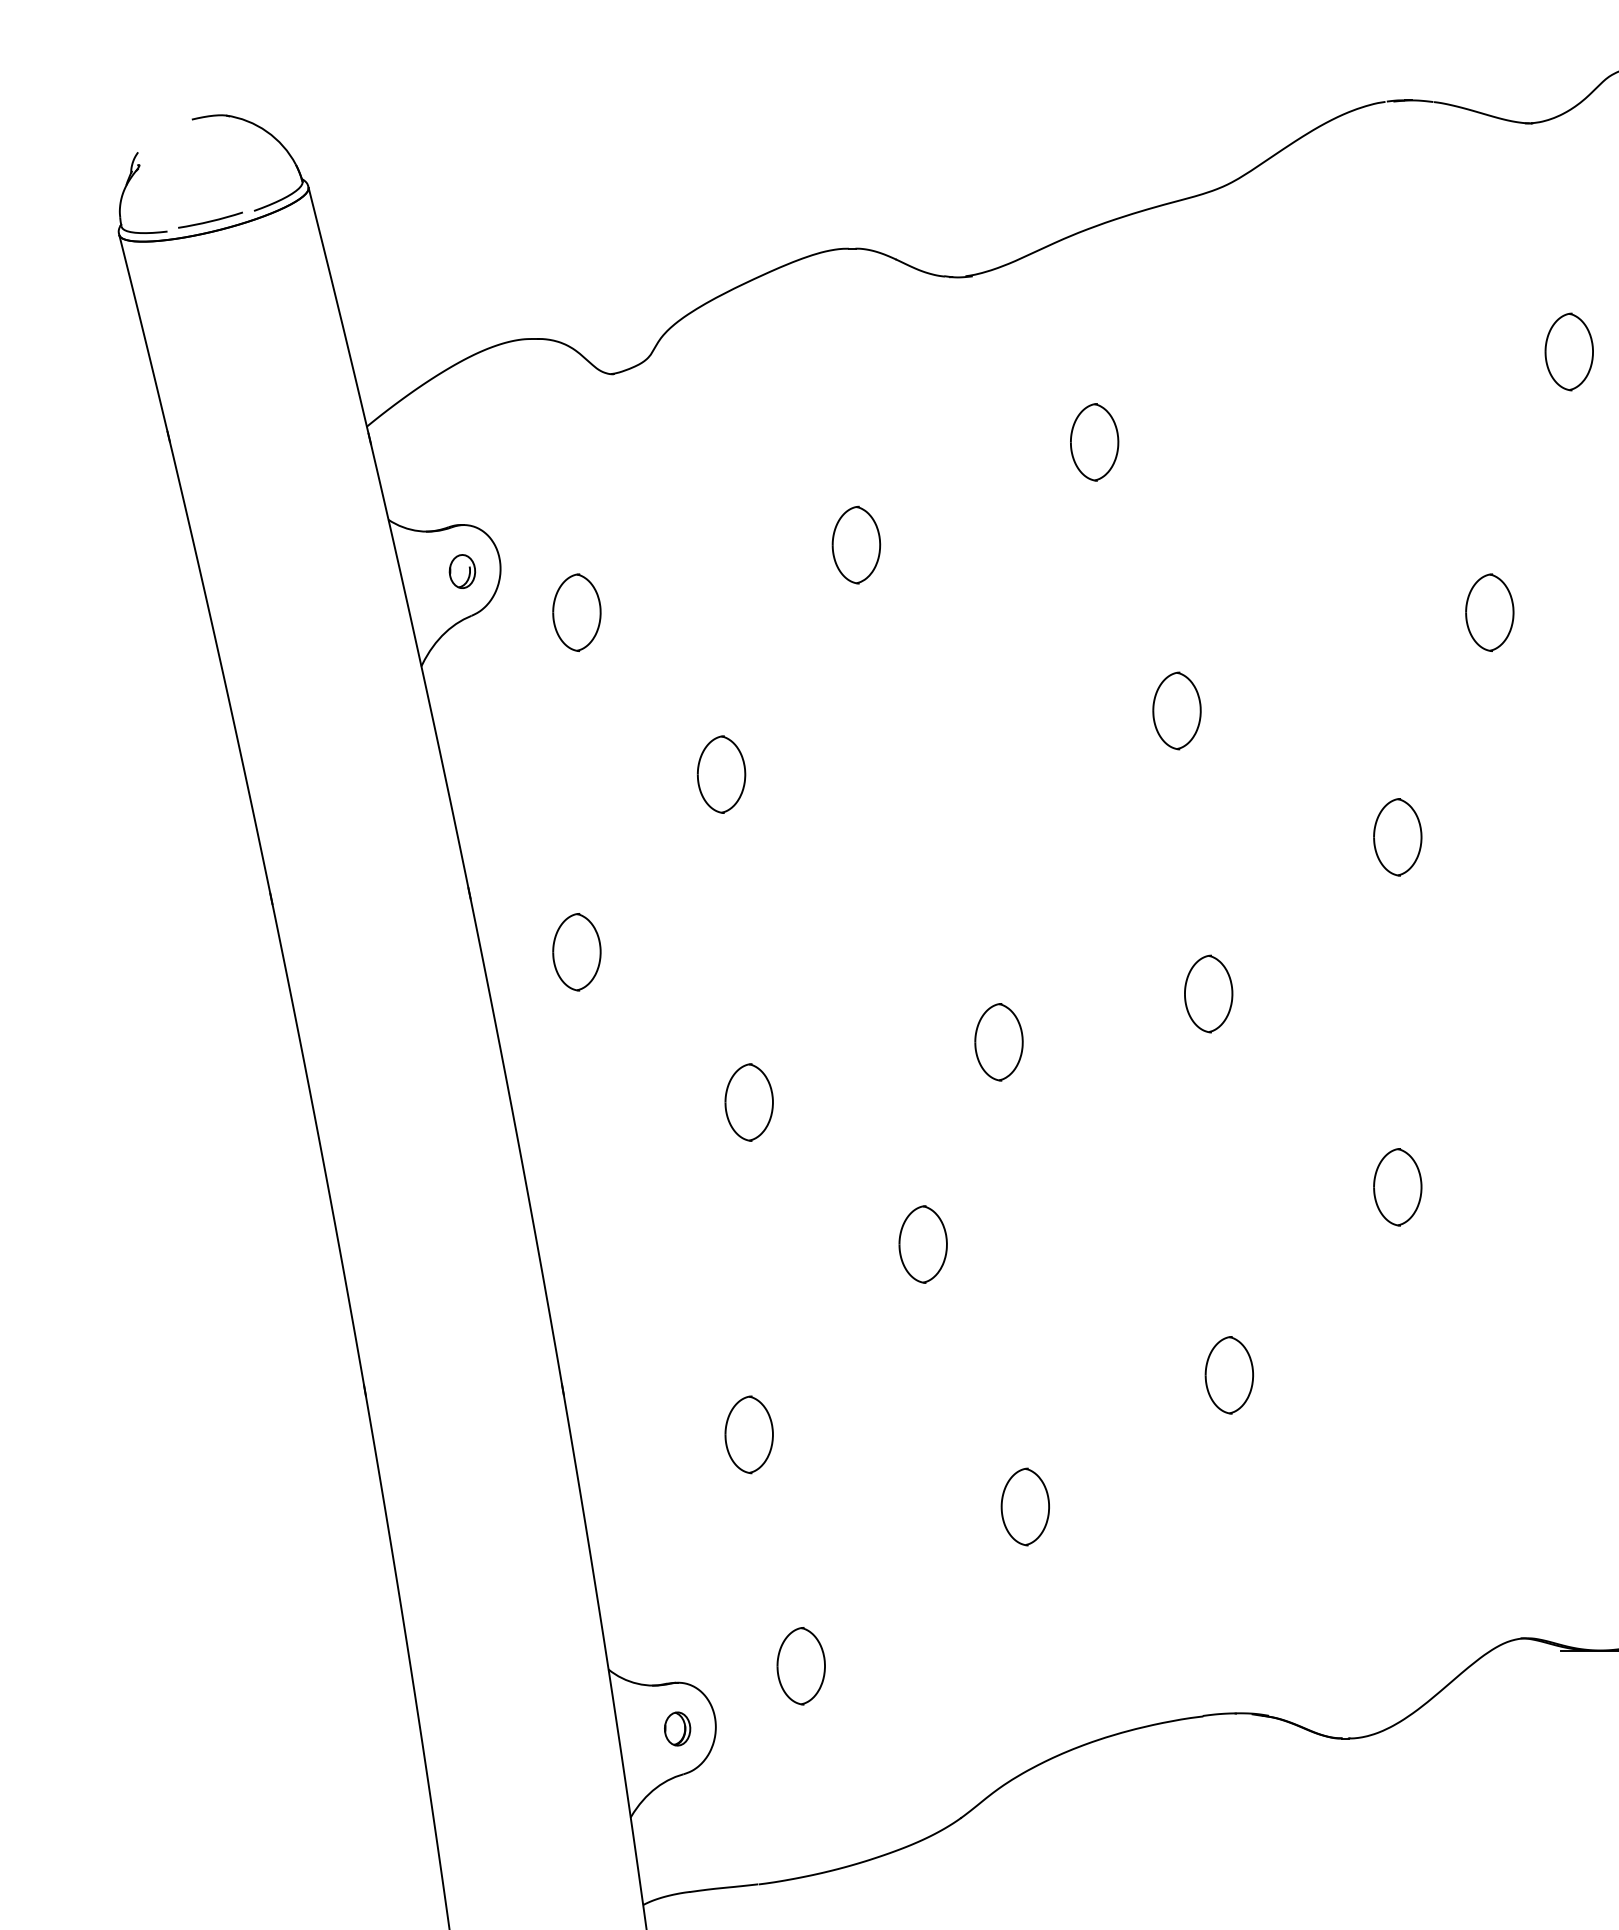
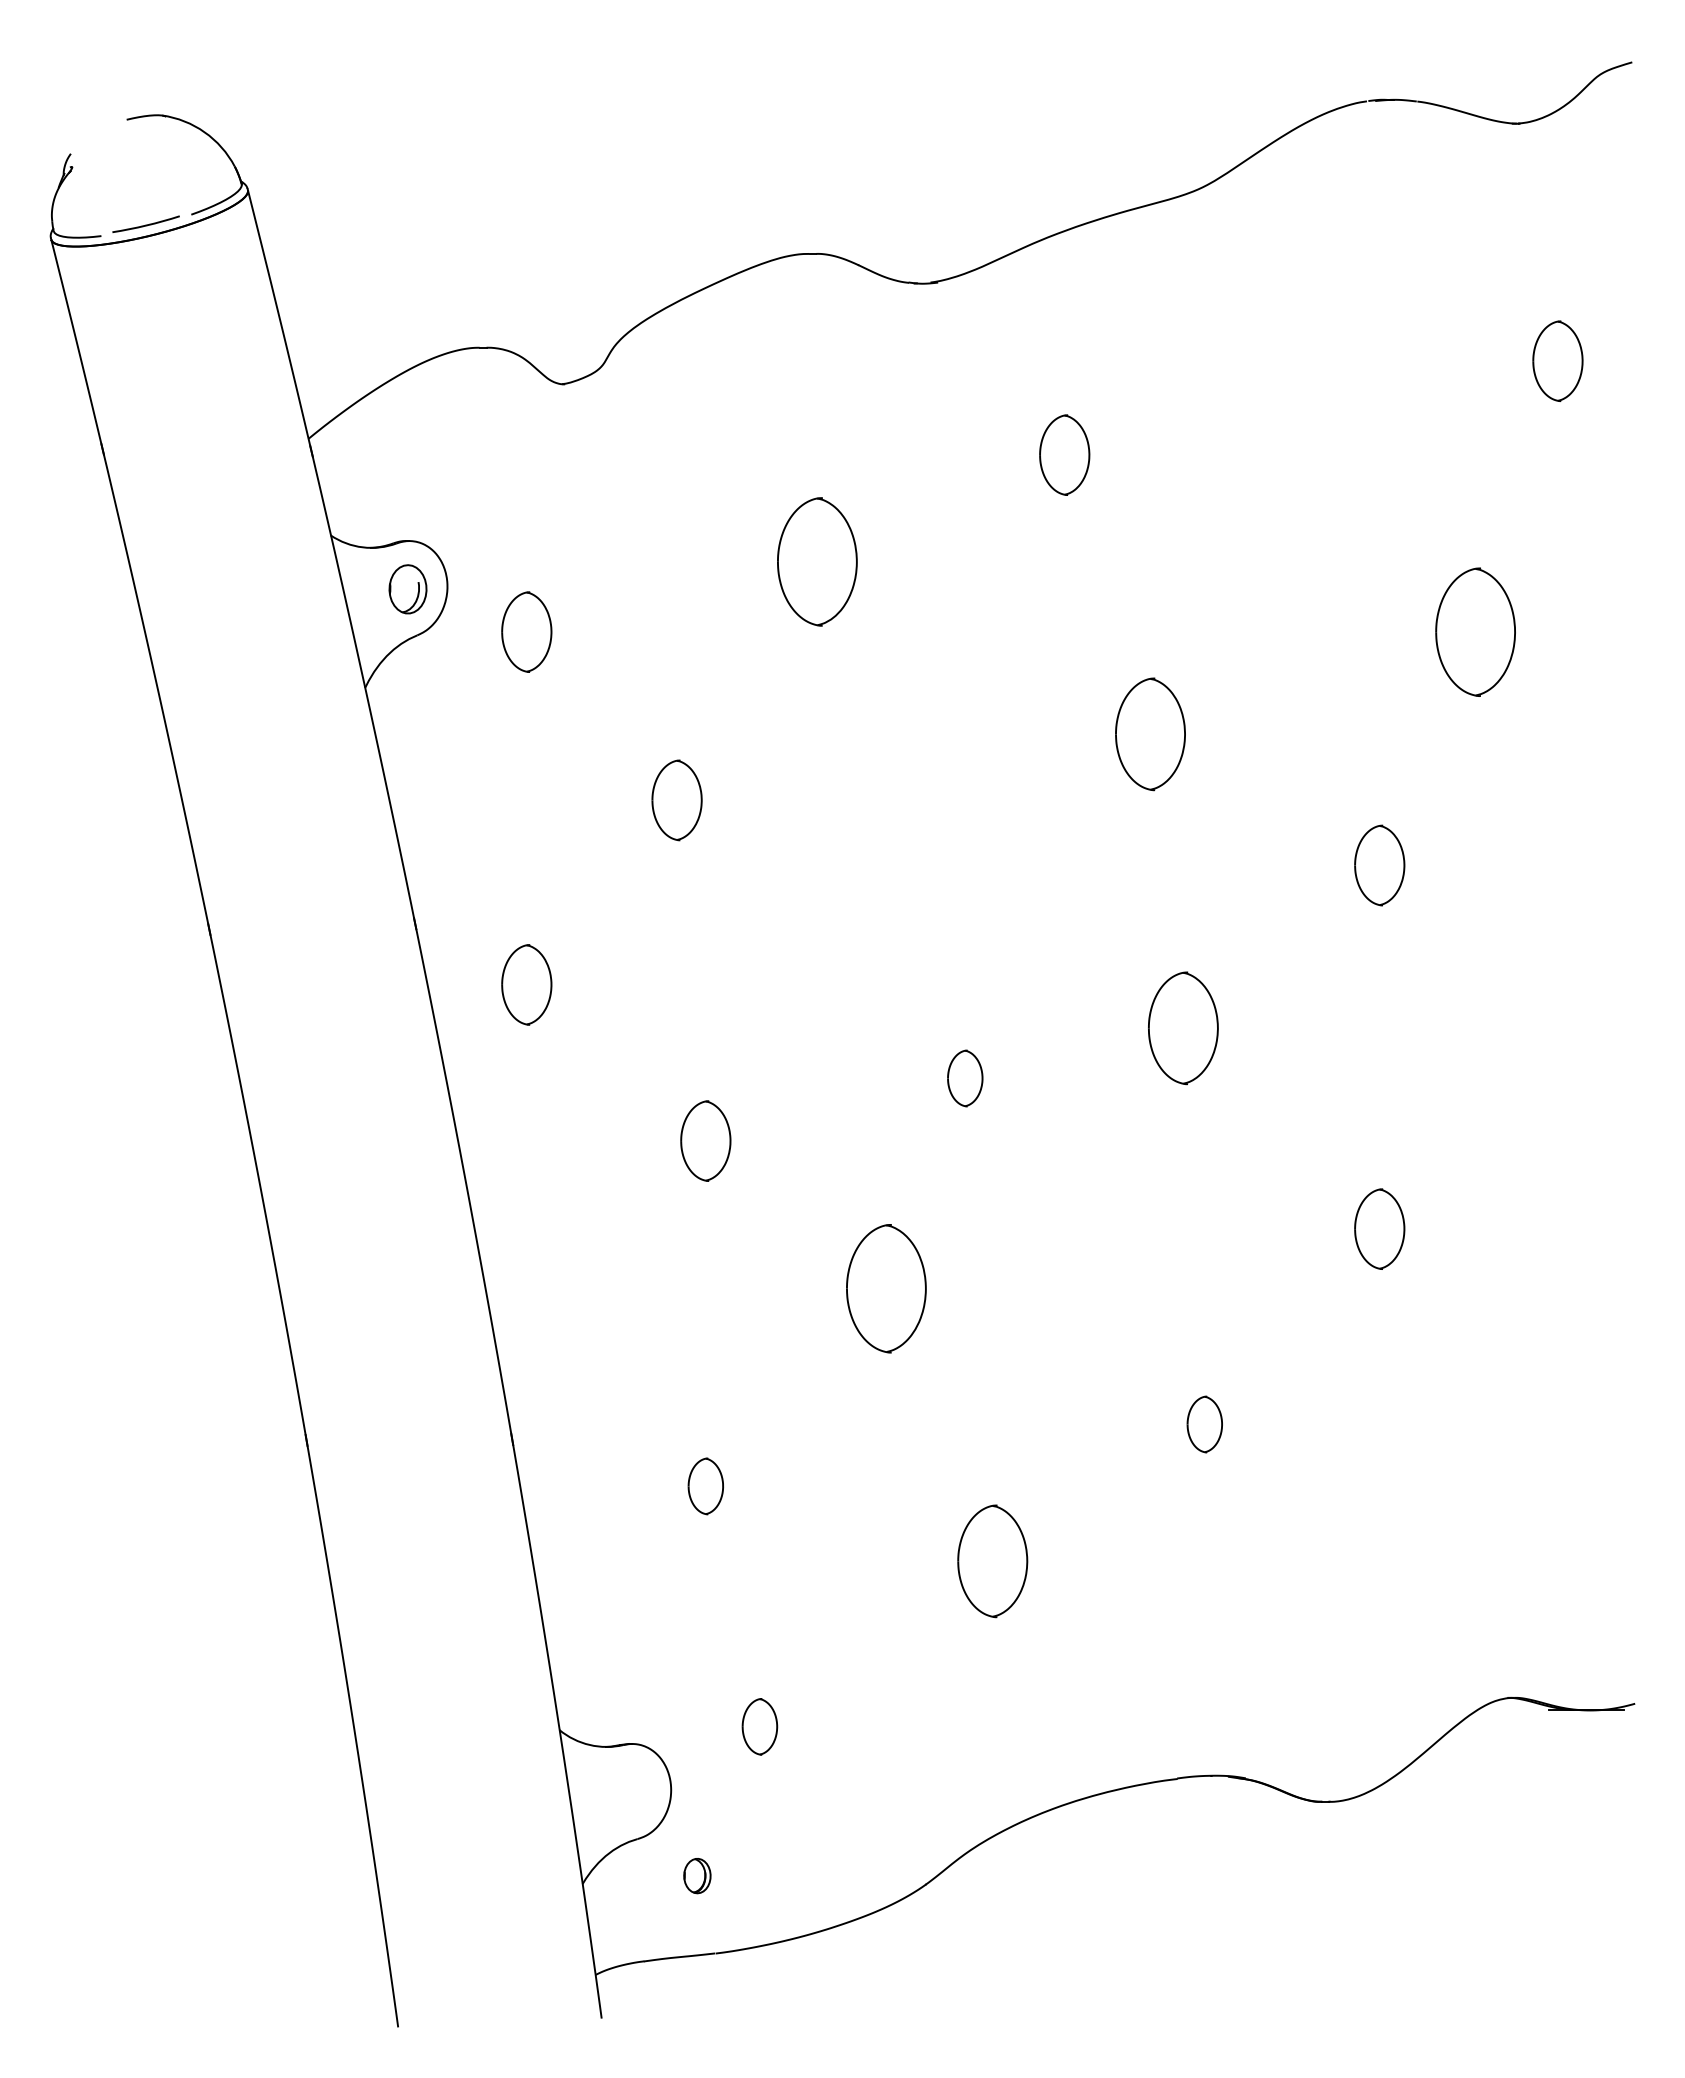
part: (855, 544) -> (816, 561), size x1.6
part: (462, 571) -> (407, 589), size x1.4
part: (1488, 612) -> (1474, 631), size x1.6
part: (1176, 710) -> (1149, 733), size x1.4
part: (1207, 994) -> (1182, 1028), size x1.4
part: (998, 1042) -> (964, 1078), size x0.7
part: (923, 1244) -> (886, 1288), size x1.6
part: (1229, 1375) -> (1204, 1424), size x0.7
part: (748, 1434) -> (705, 1486), size x0.7
part: (1025, 1507) -> (992, 1561), size x1.4
part: (800, 1665) -> (759, 1726), size x0.7
part: (677, 1729) -> (697, 1876), moved

